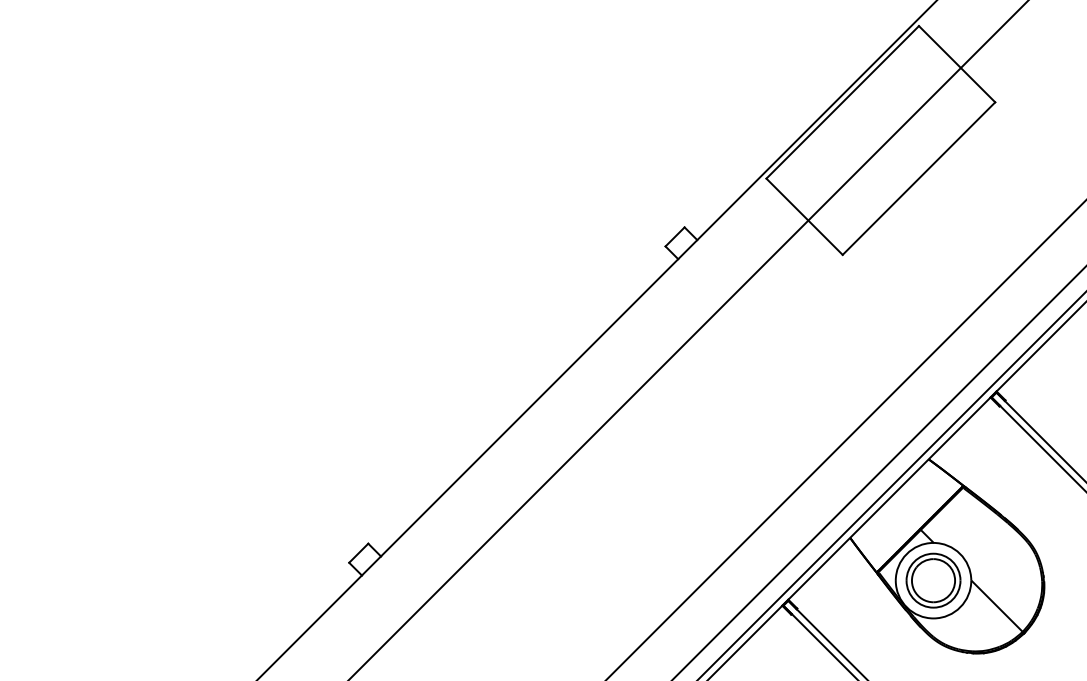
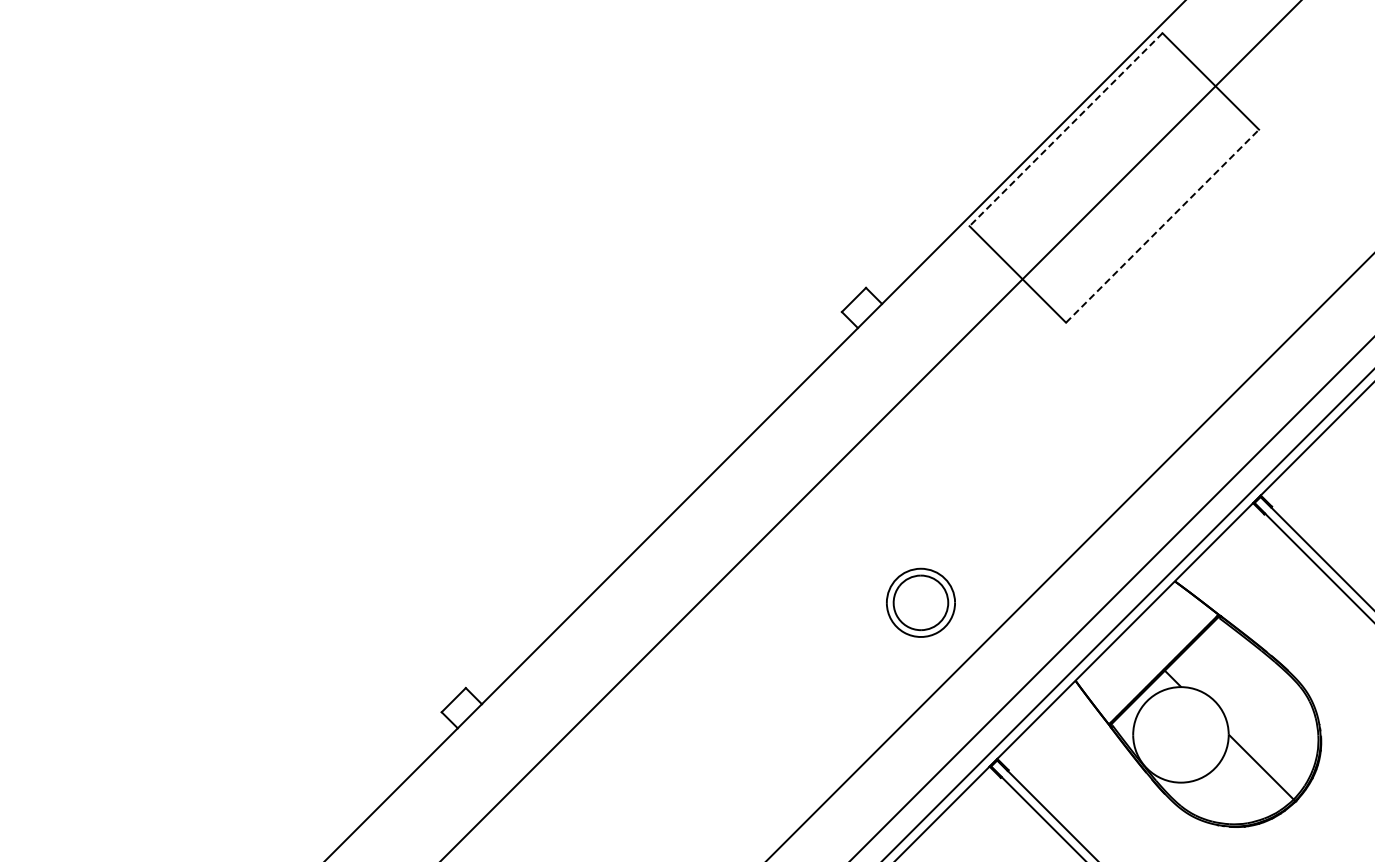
line: (842, 102) -> (1065, 130), solid -> dashed
line: (918, 178) -> (1162, 225), solid -> dashed
part: (933, 580) -> (920, 602), moved

